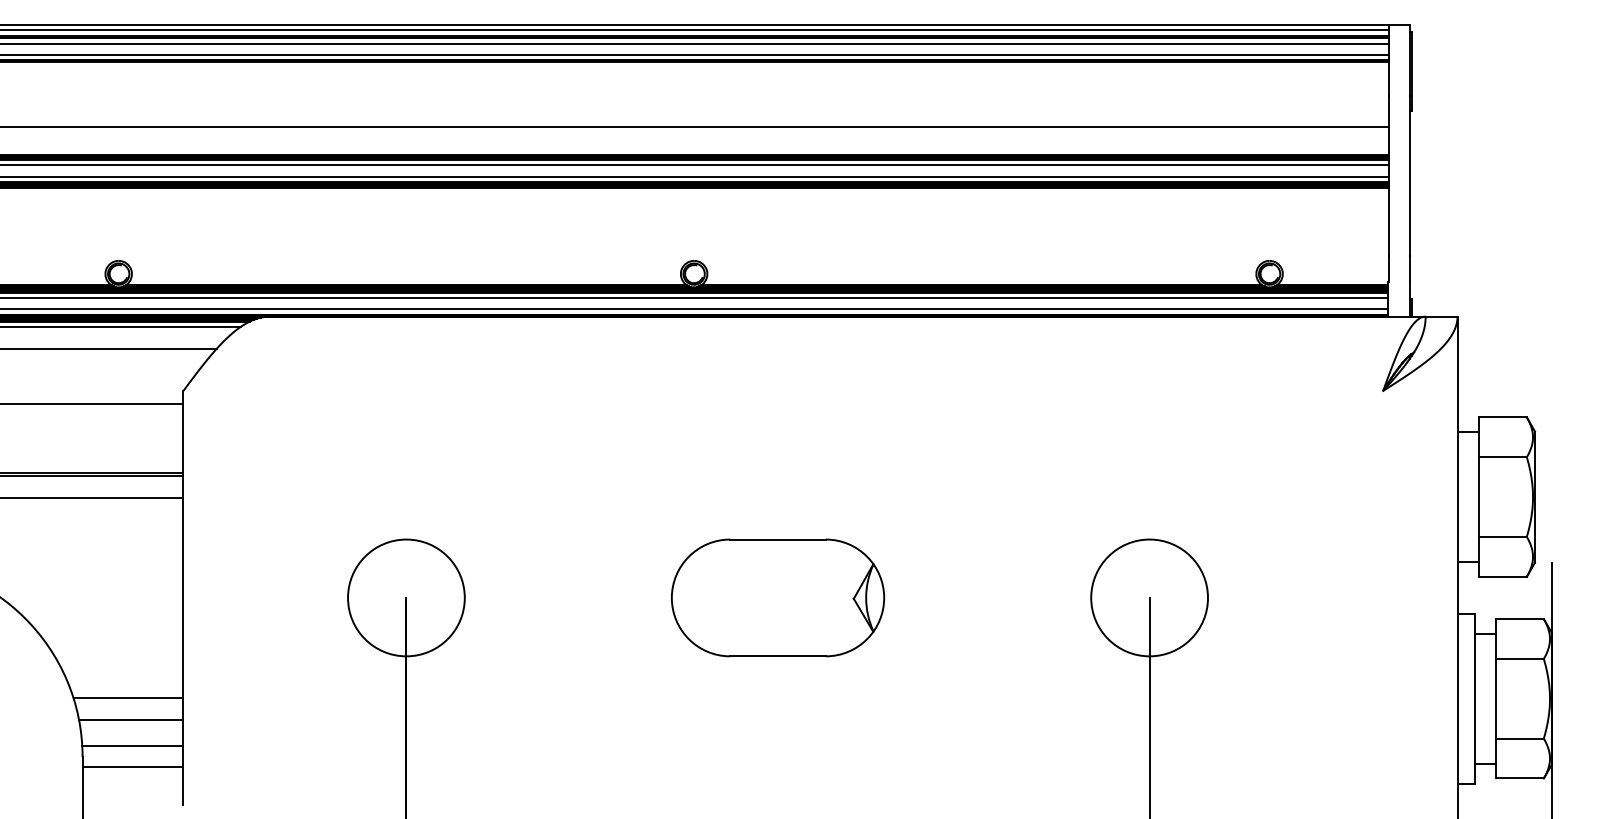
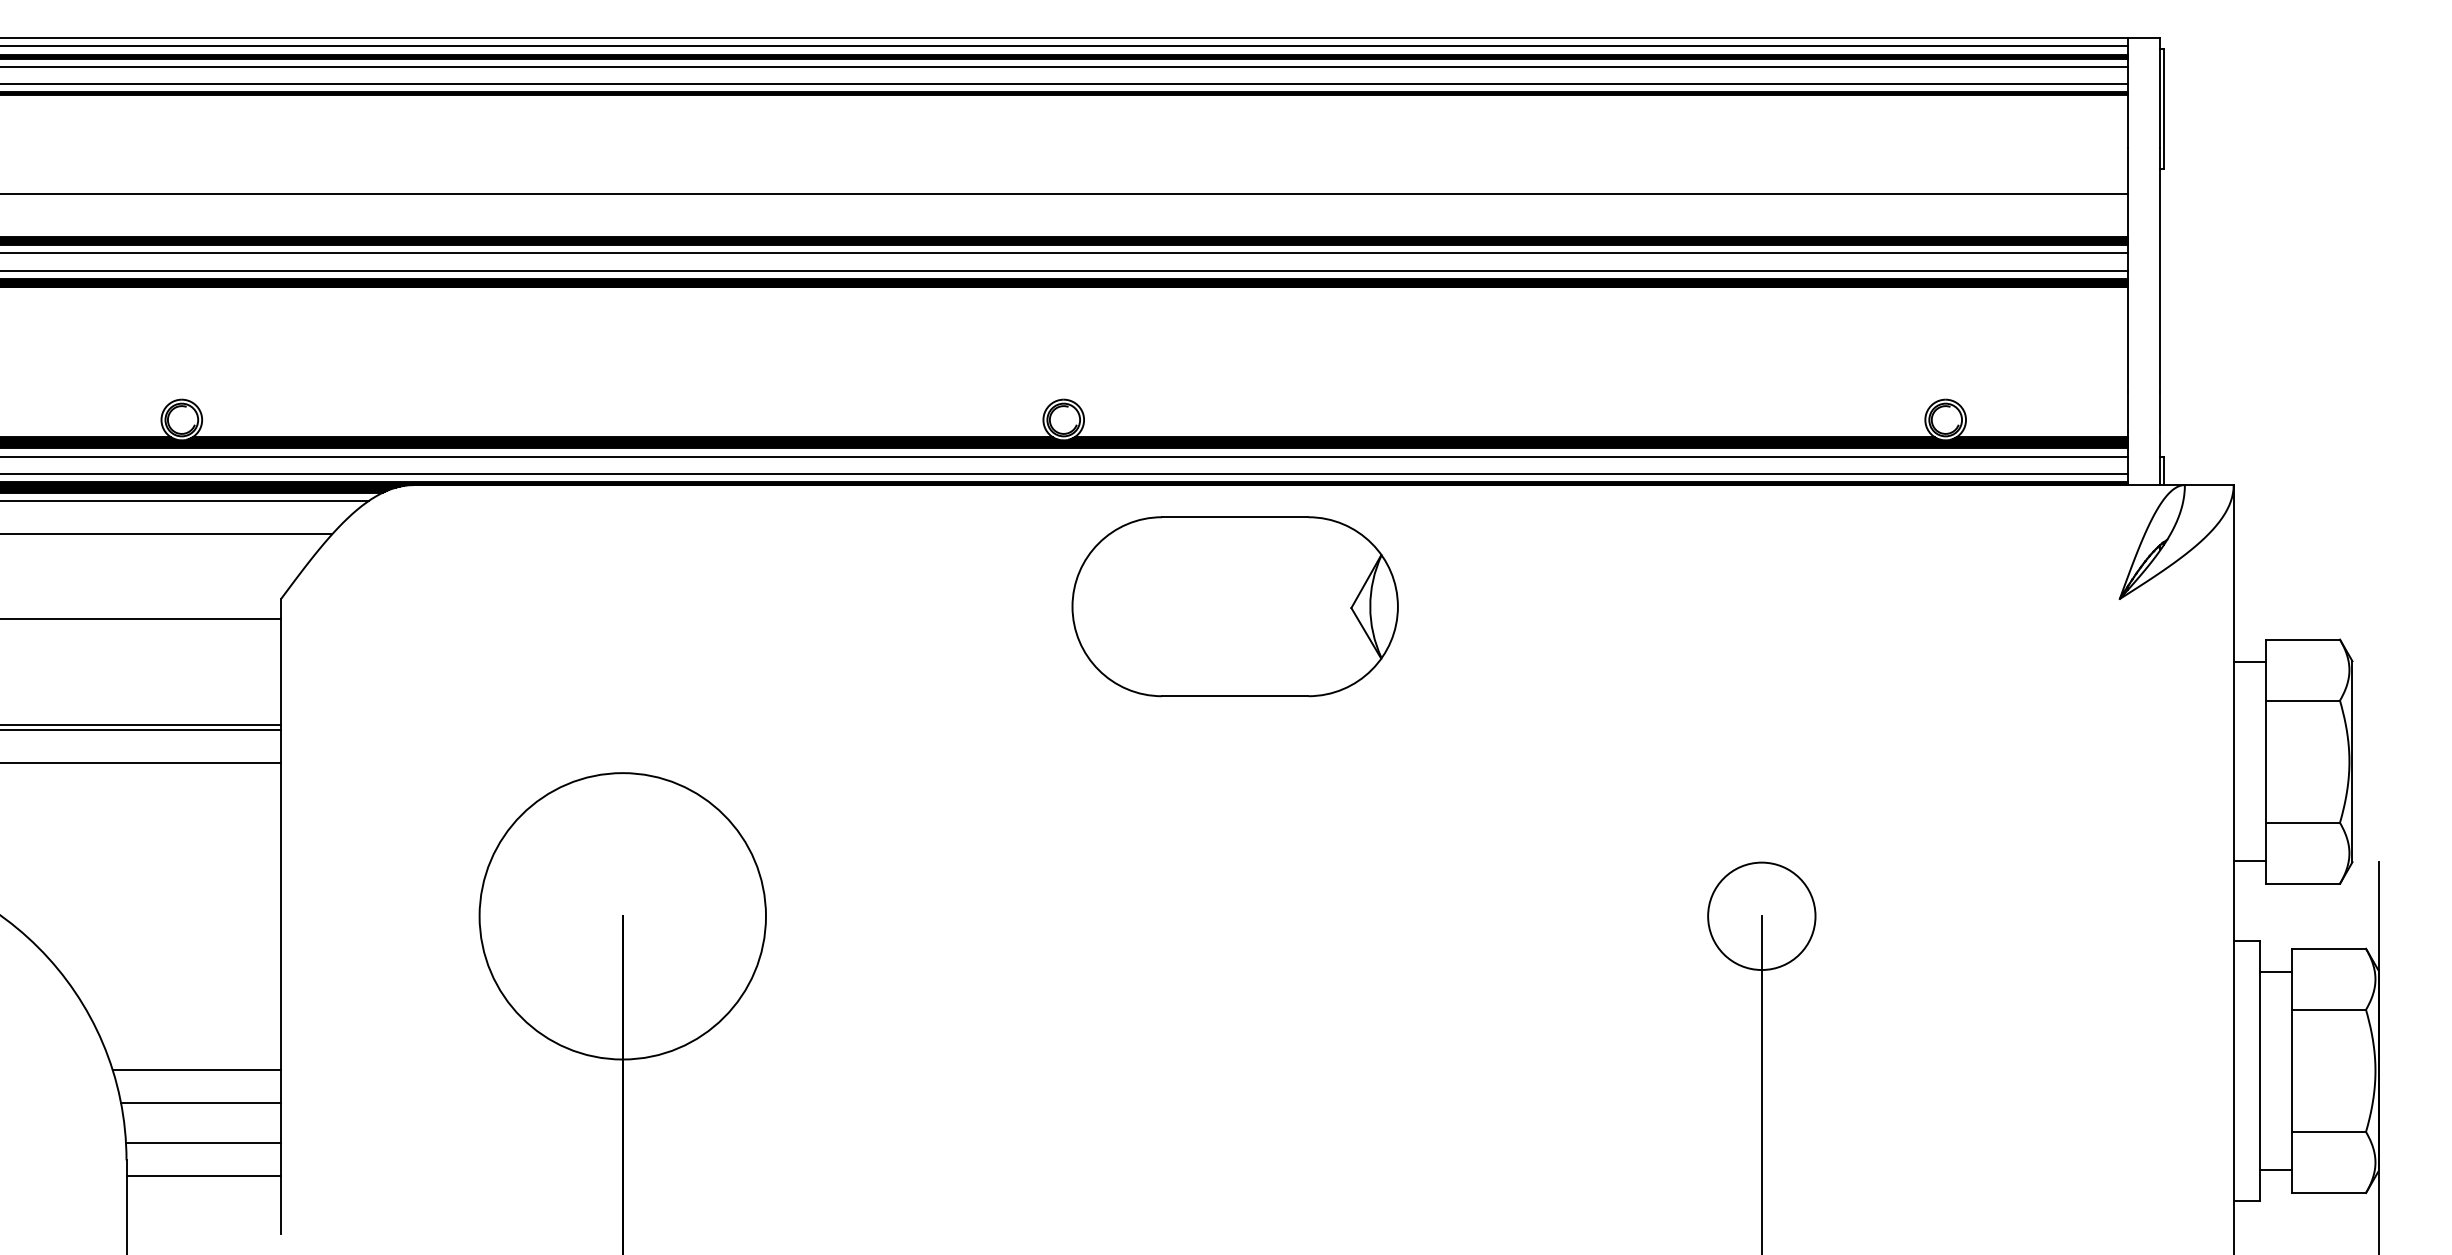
circle: (406, 597) -> (622, 915), size x1.6
part: (778, 597) -> (1235, 606), moved
circle: (1149, 597) -> (1761, 915), size x0.6

